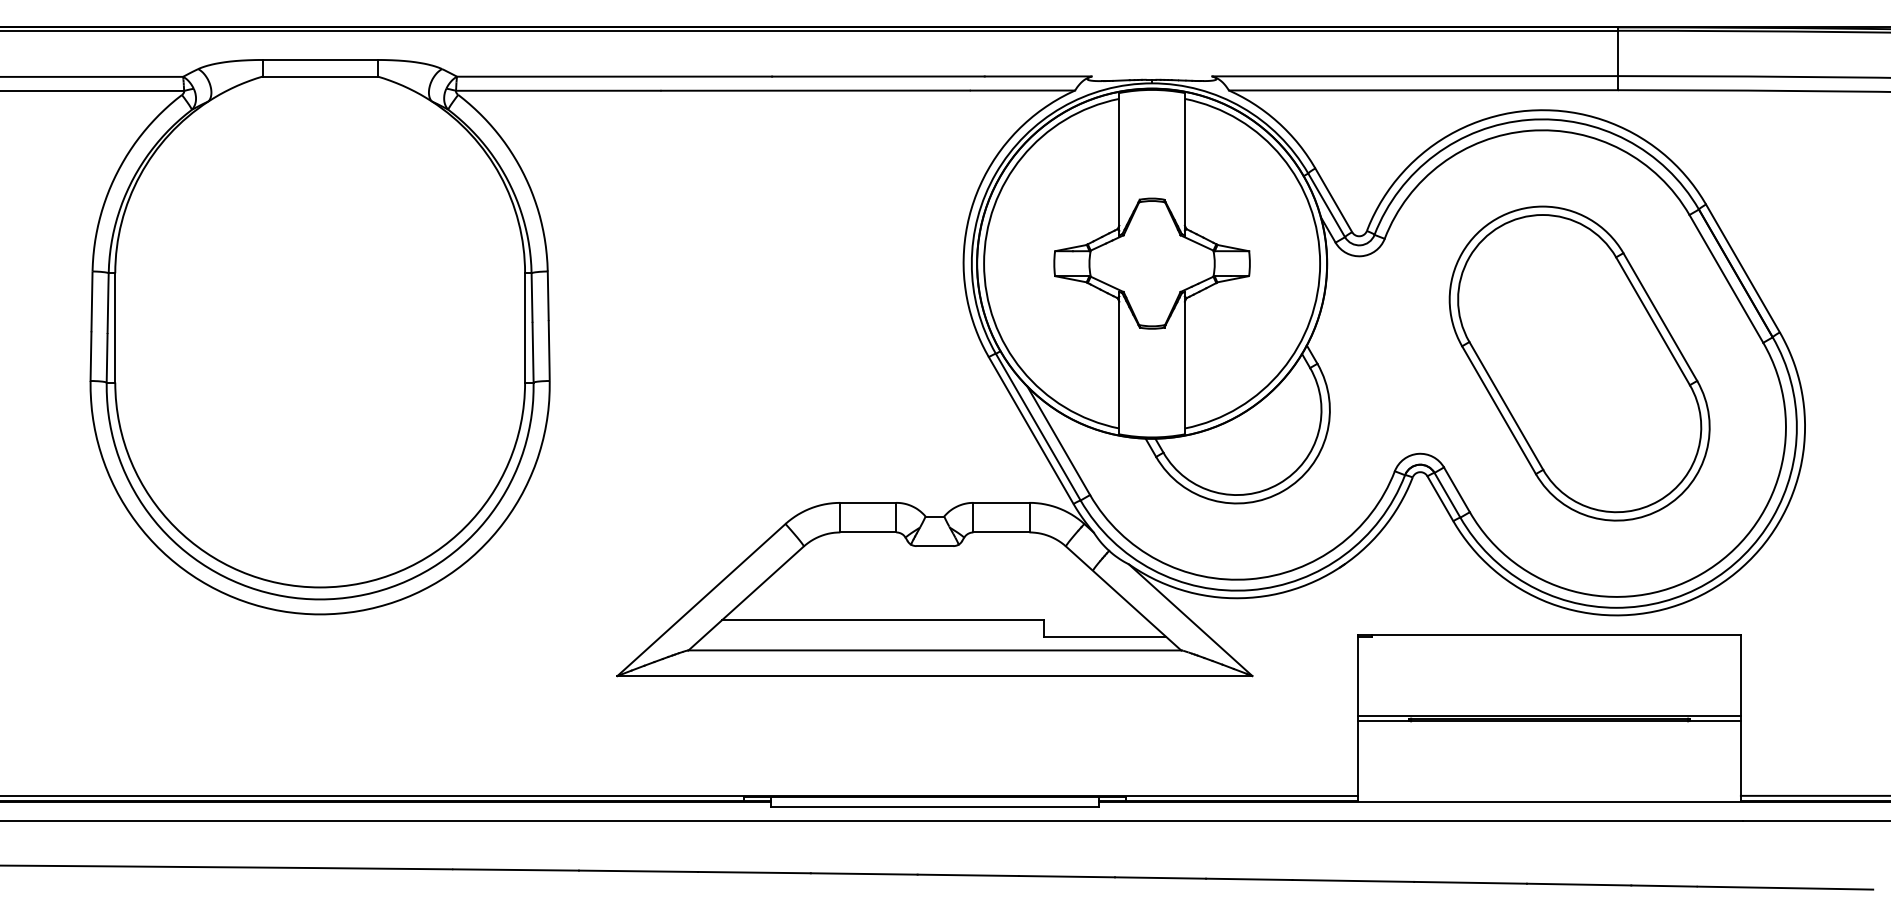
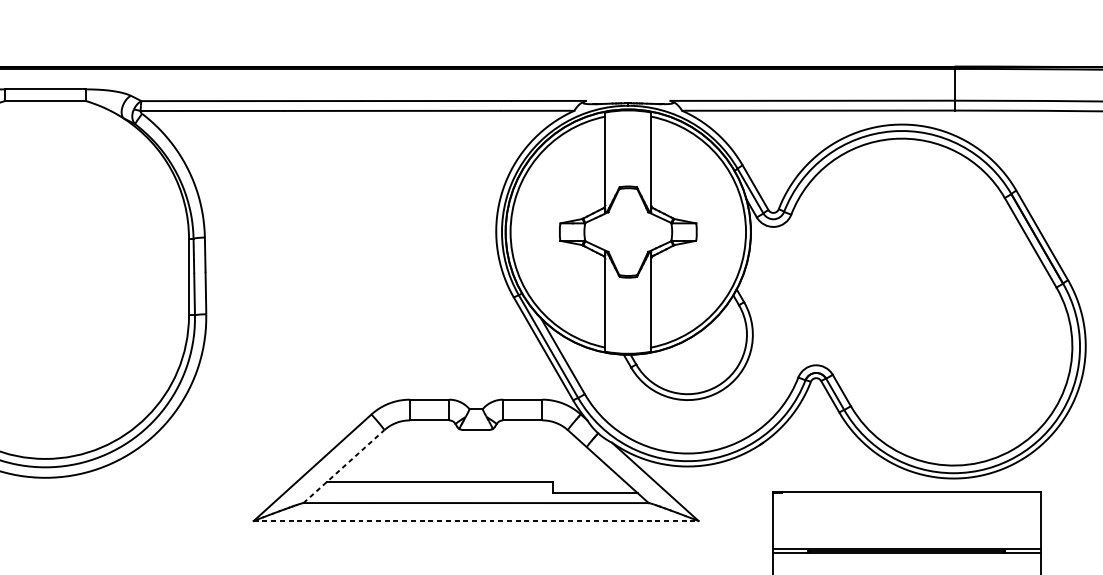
part: (1579, 363) -> (927, 302), removed
line: (746, 598) -> (344, 466), solid -> dashed
line: (935, 676) -> (476, 521), solid -> dashed

